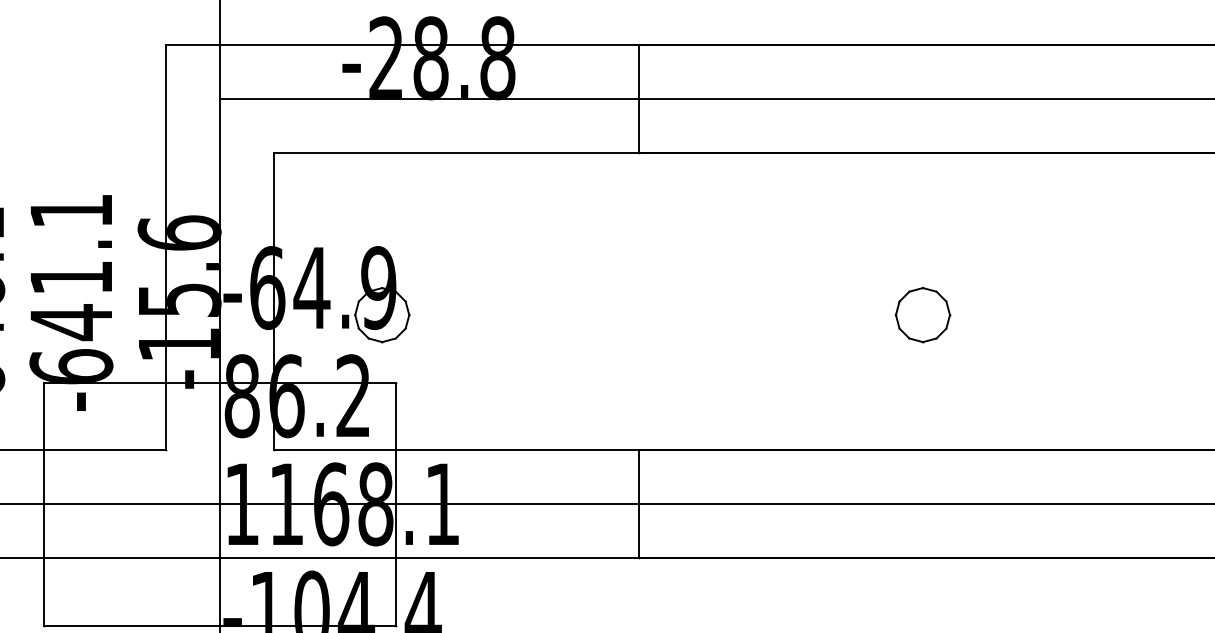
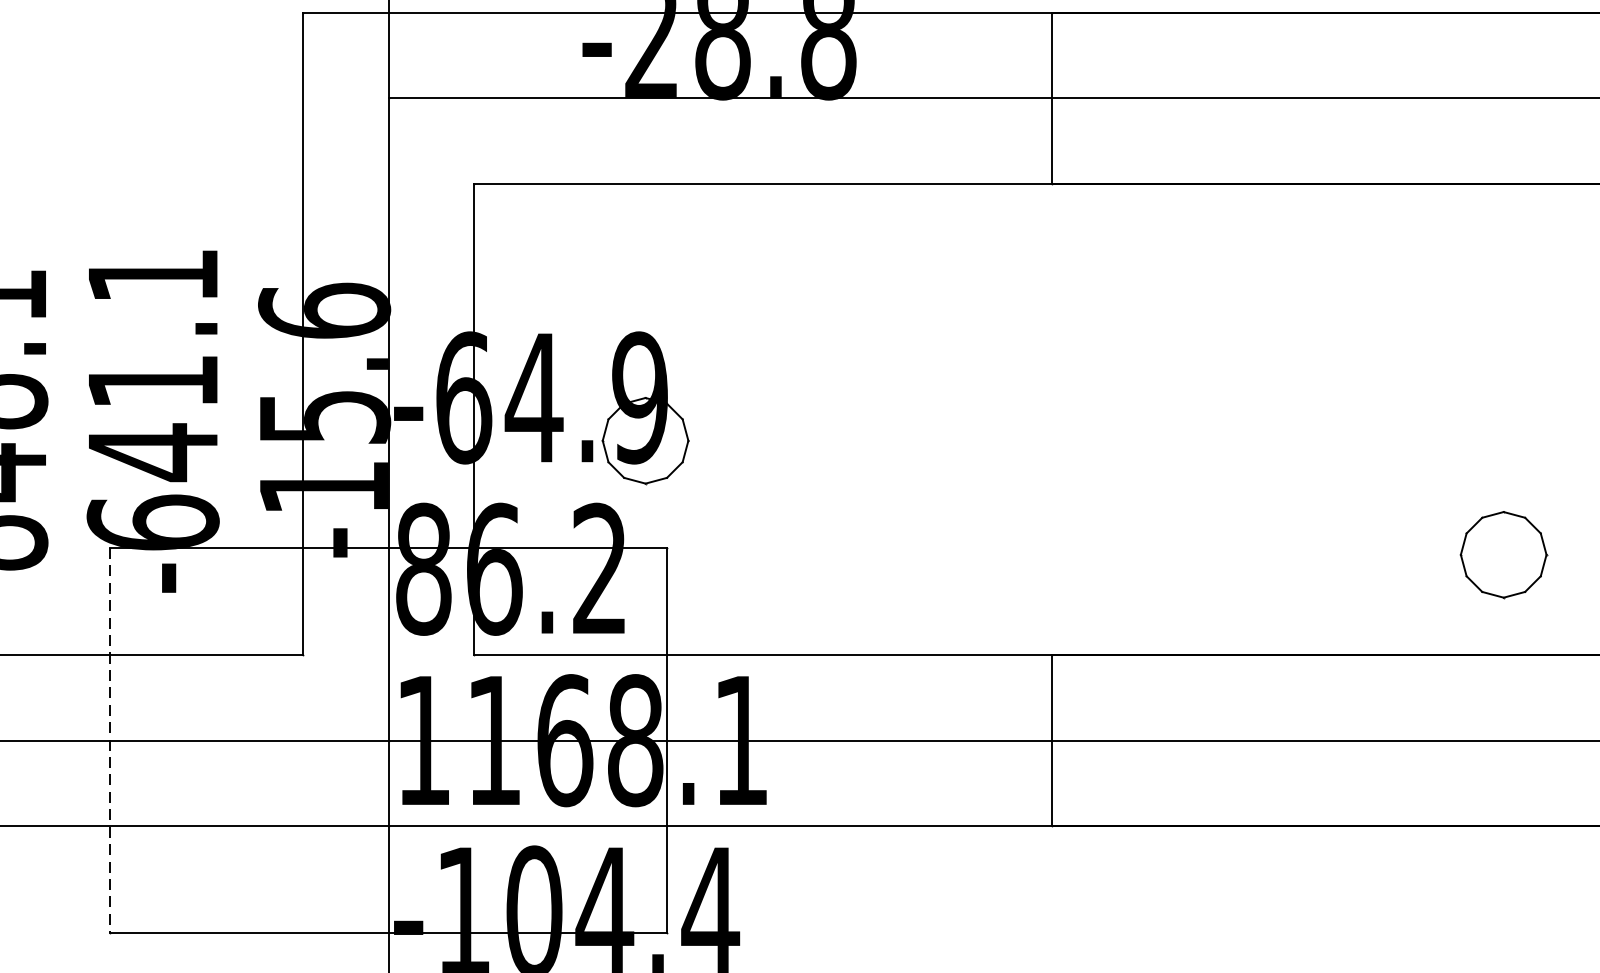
part: (923, 315) -> (1504, 555), moved
line: (44, 504) -> (110, 740), solid -> dashed

